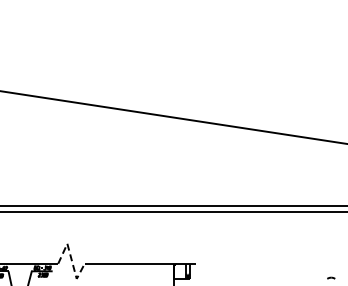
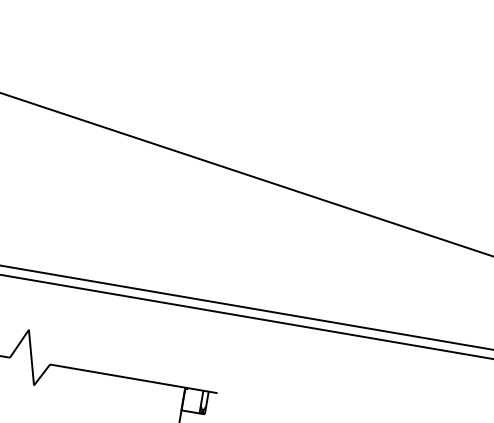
line: (71, 259) -> (31, 354), dashed -> solid

